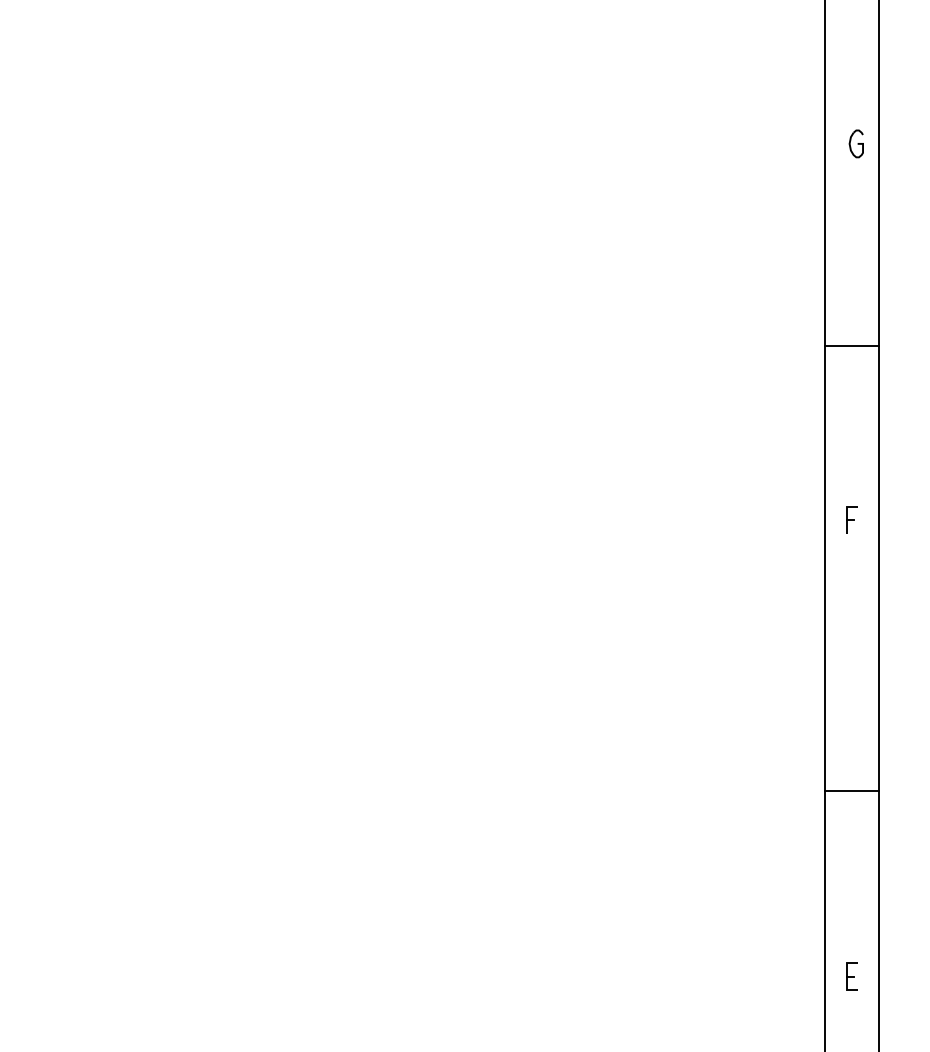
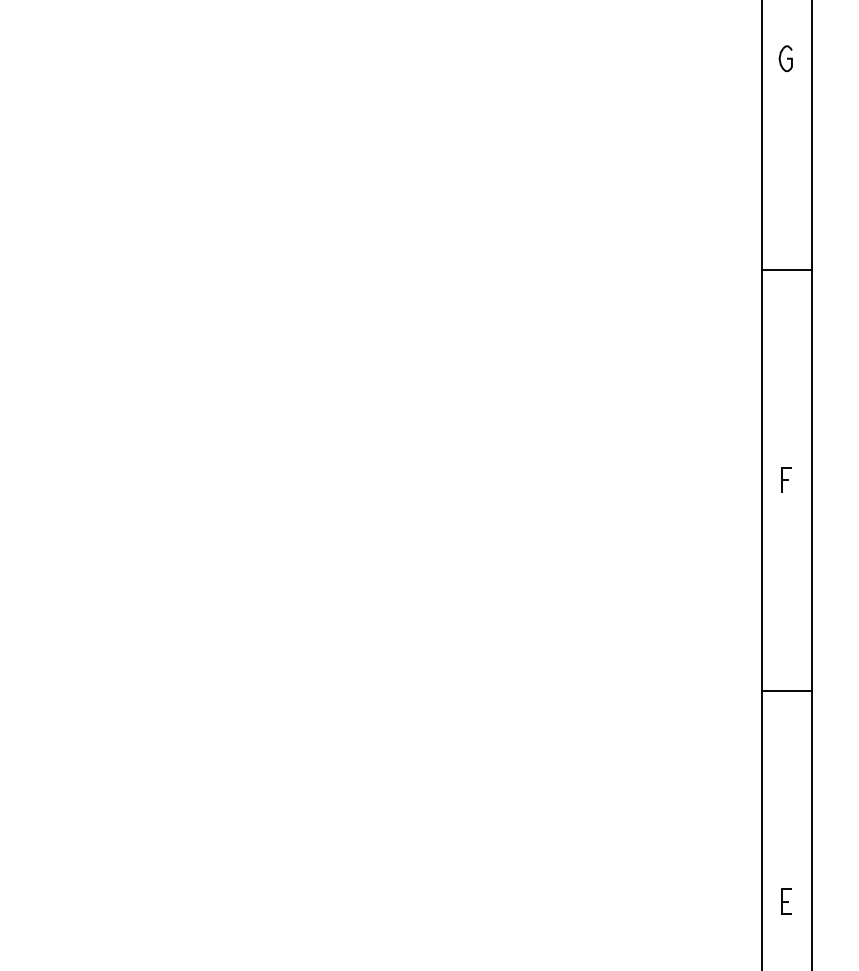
part: (856, 143) -> (785, 58), moved
line: (851, 346) -> (786, 269), moved
line: (851, 790) -> (786, 690), moved

